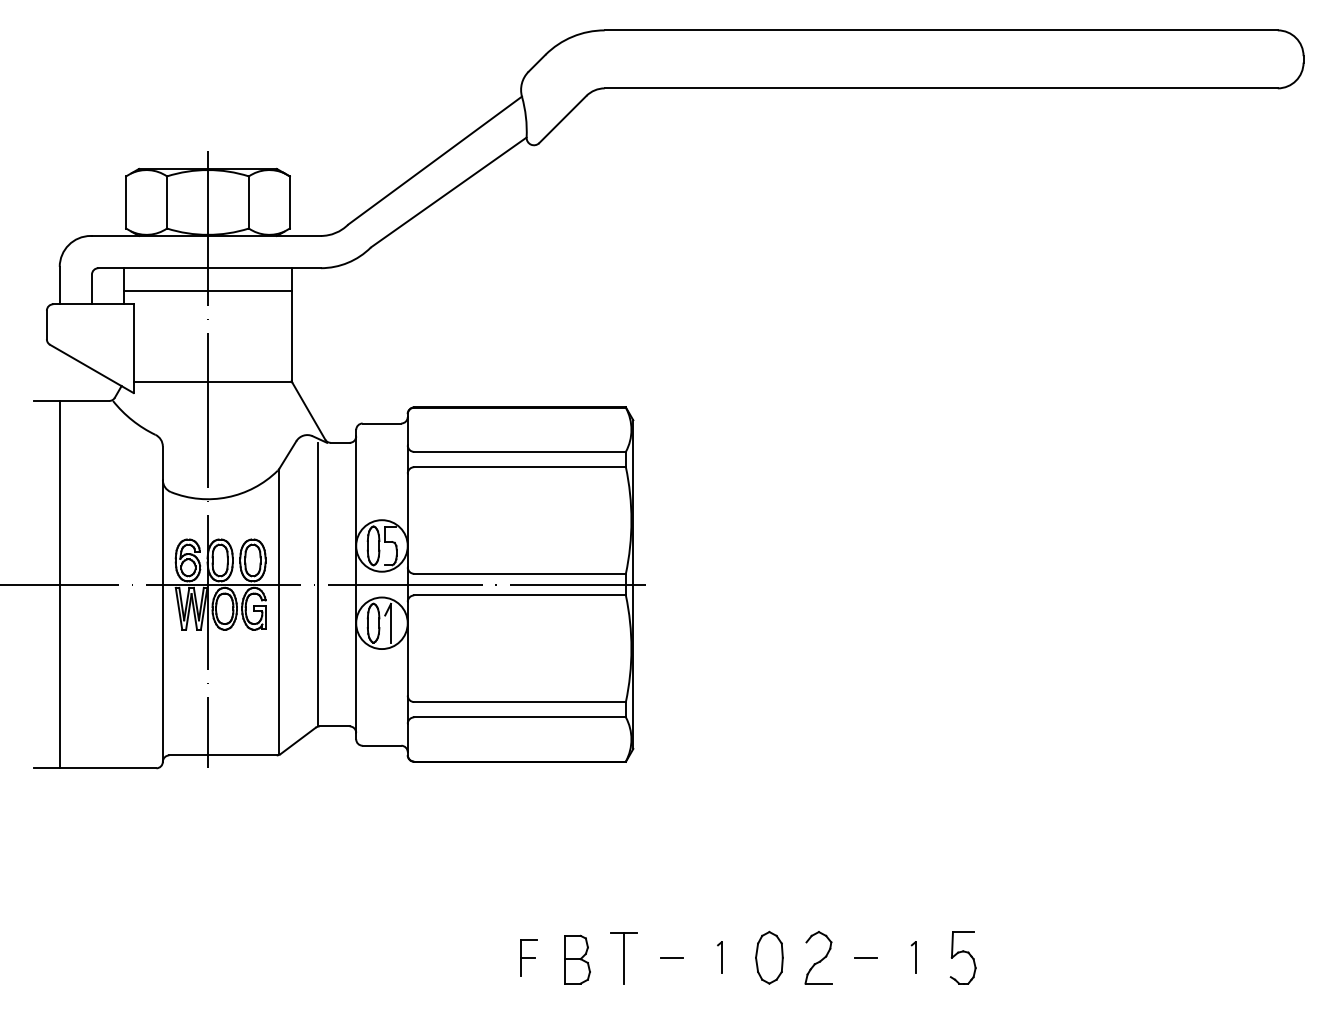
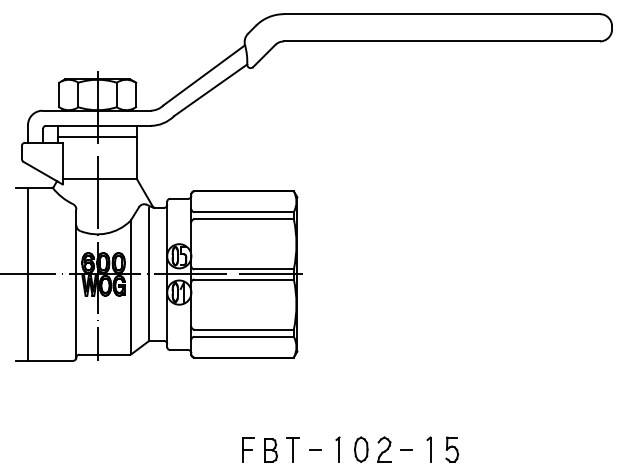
part: (529, 957) -> (248, 449), size x1.43
part: (718, 957) -> (337, 449), size x1.67
part: (912, 957) -> (428, 449), size x1.67

